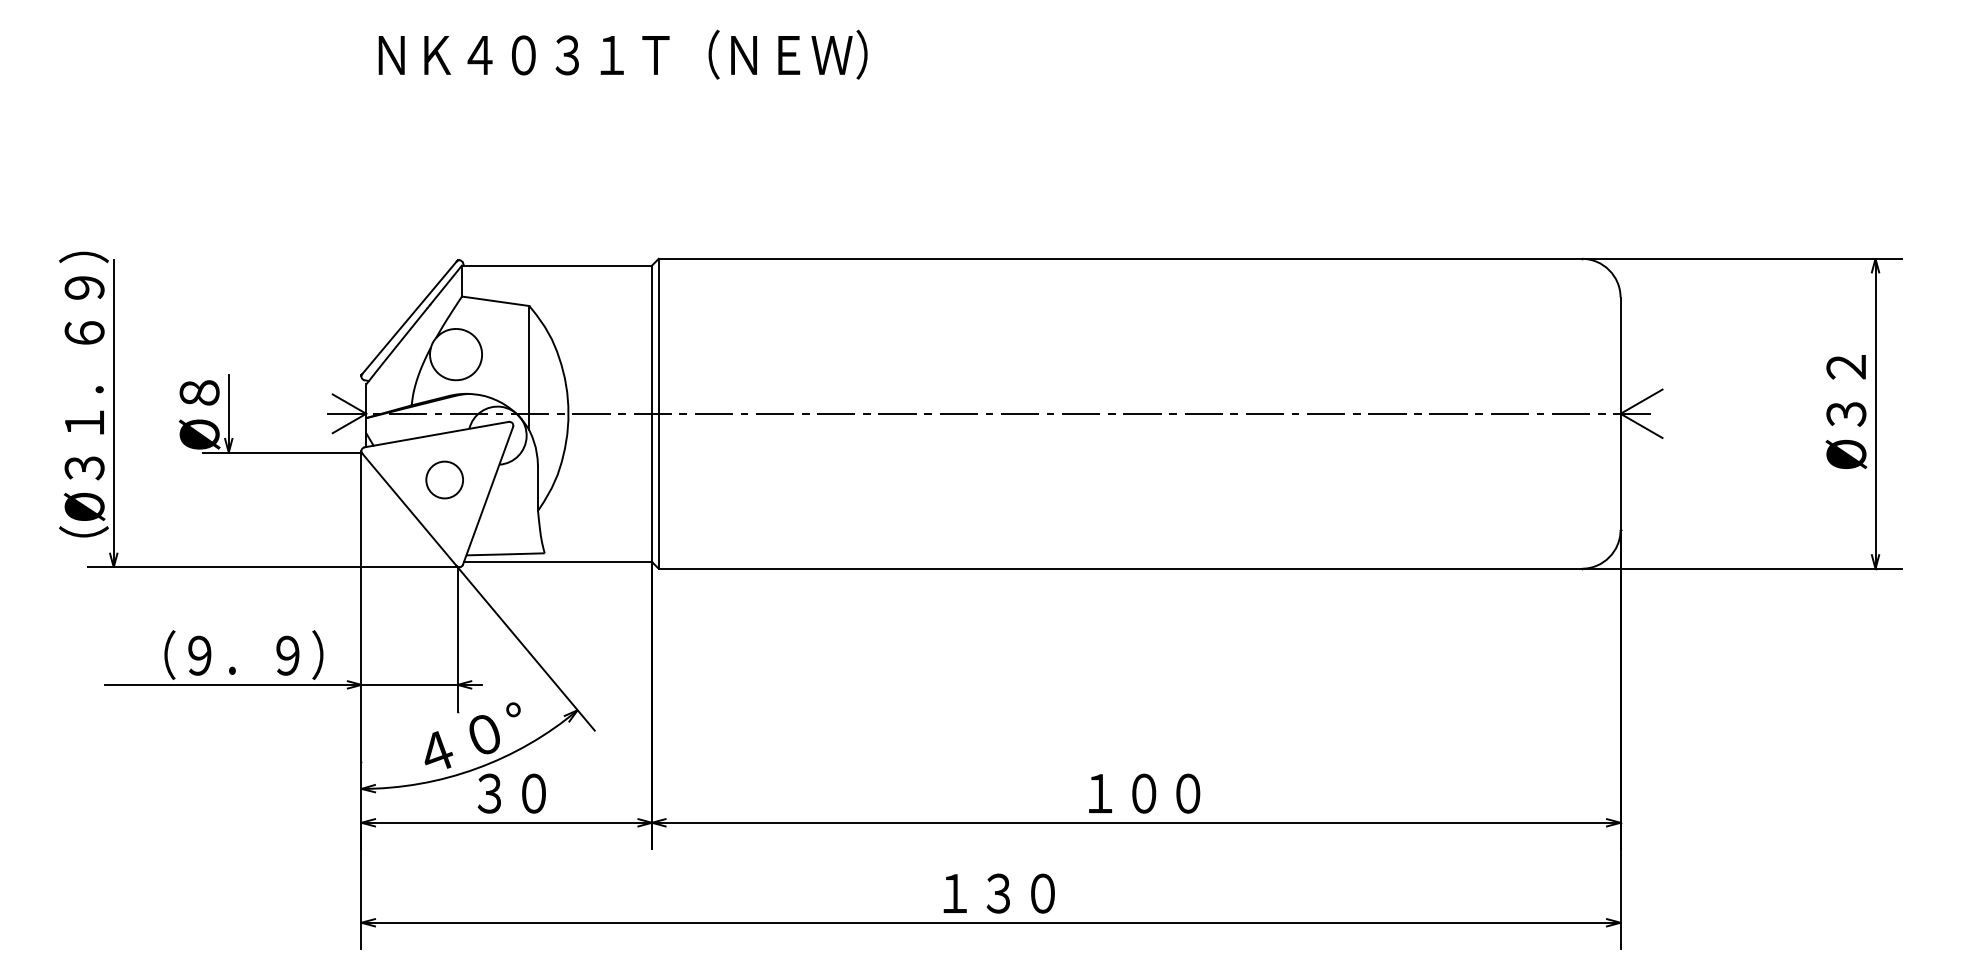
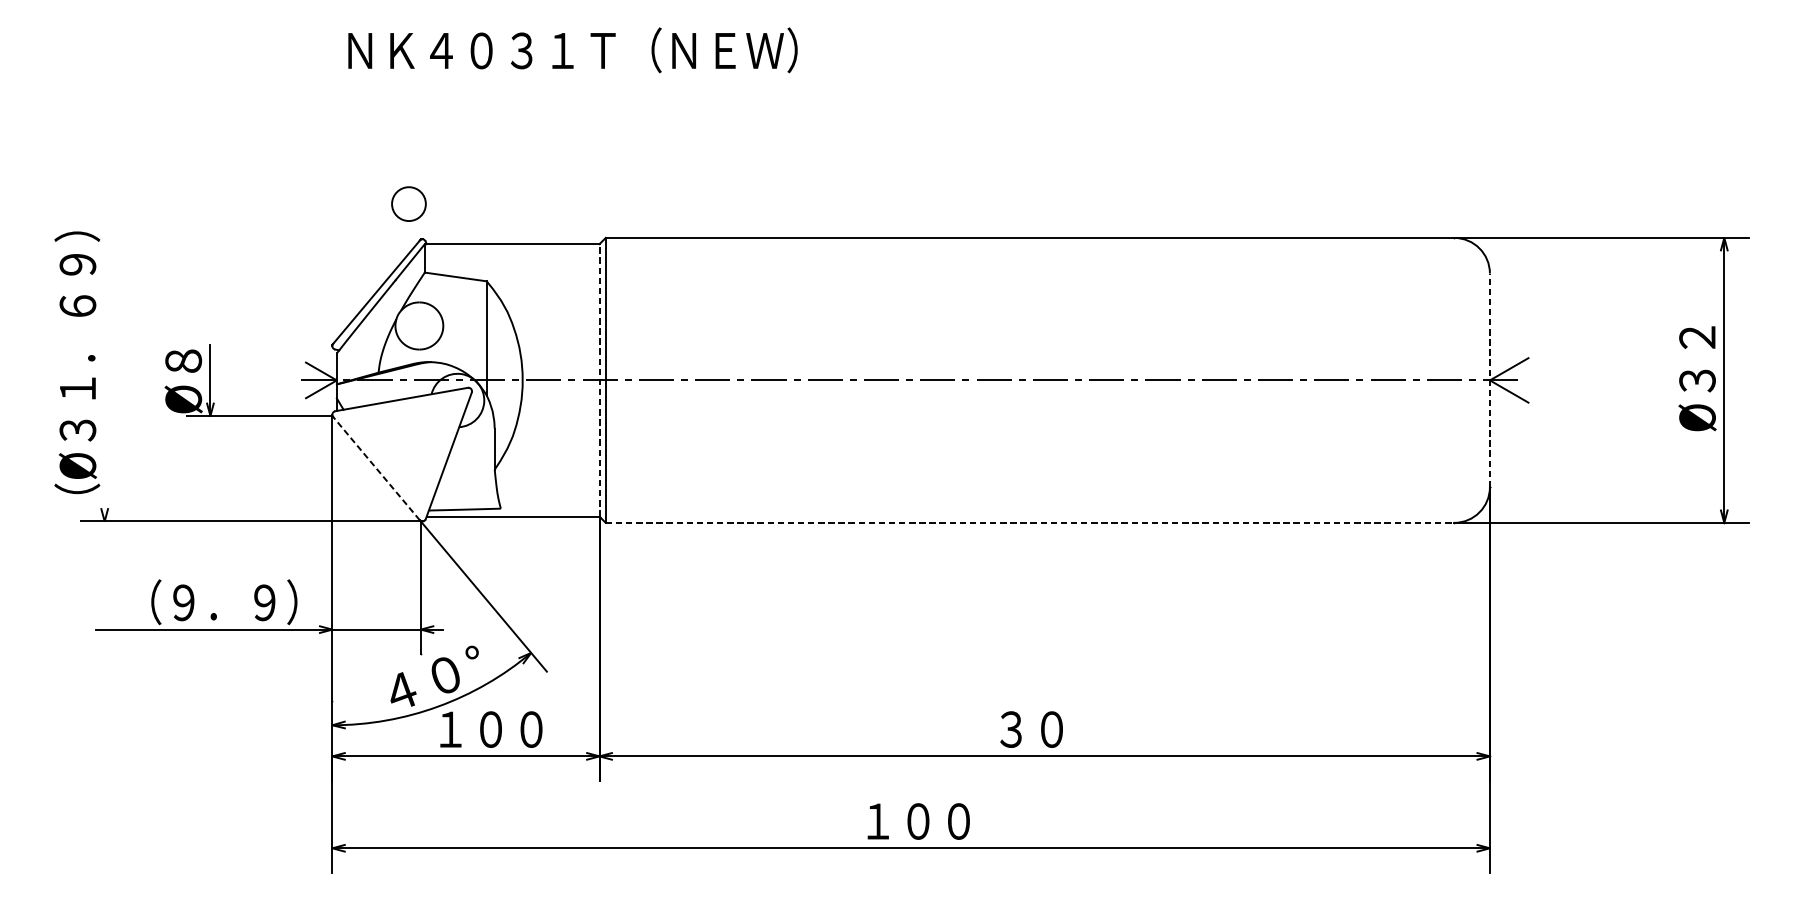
line: (113, 413) -> (104, 380), removed
line: (652, 413) -> (599, 380), solid -> dashed
line: (1620, 413) -> (1489, 380), solid -> dashed
circle: (444, 479) -> (408, 203), moved
line: (409, 509) -> (376, 468), solid -> dashed
line: (1120, 568) -> (1030, 522), solid -> dashed
text: (533, 793) -> (490, 729), ３０ -> １００
text: (1144, 793) -> (1052, 729), １００ -> ３０
text: (998, 893) -> (918, 821), １３０ -> １００

